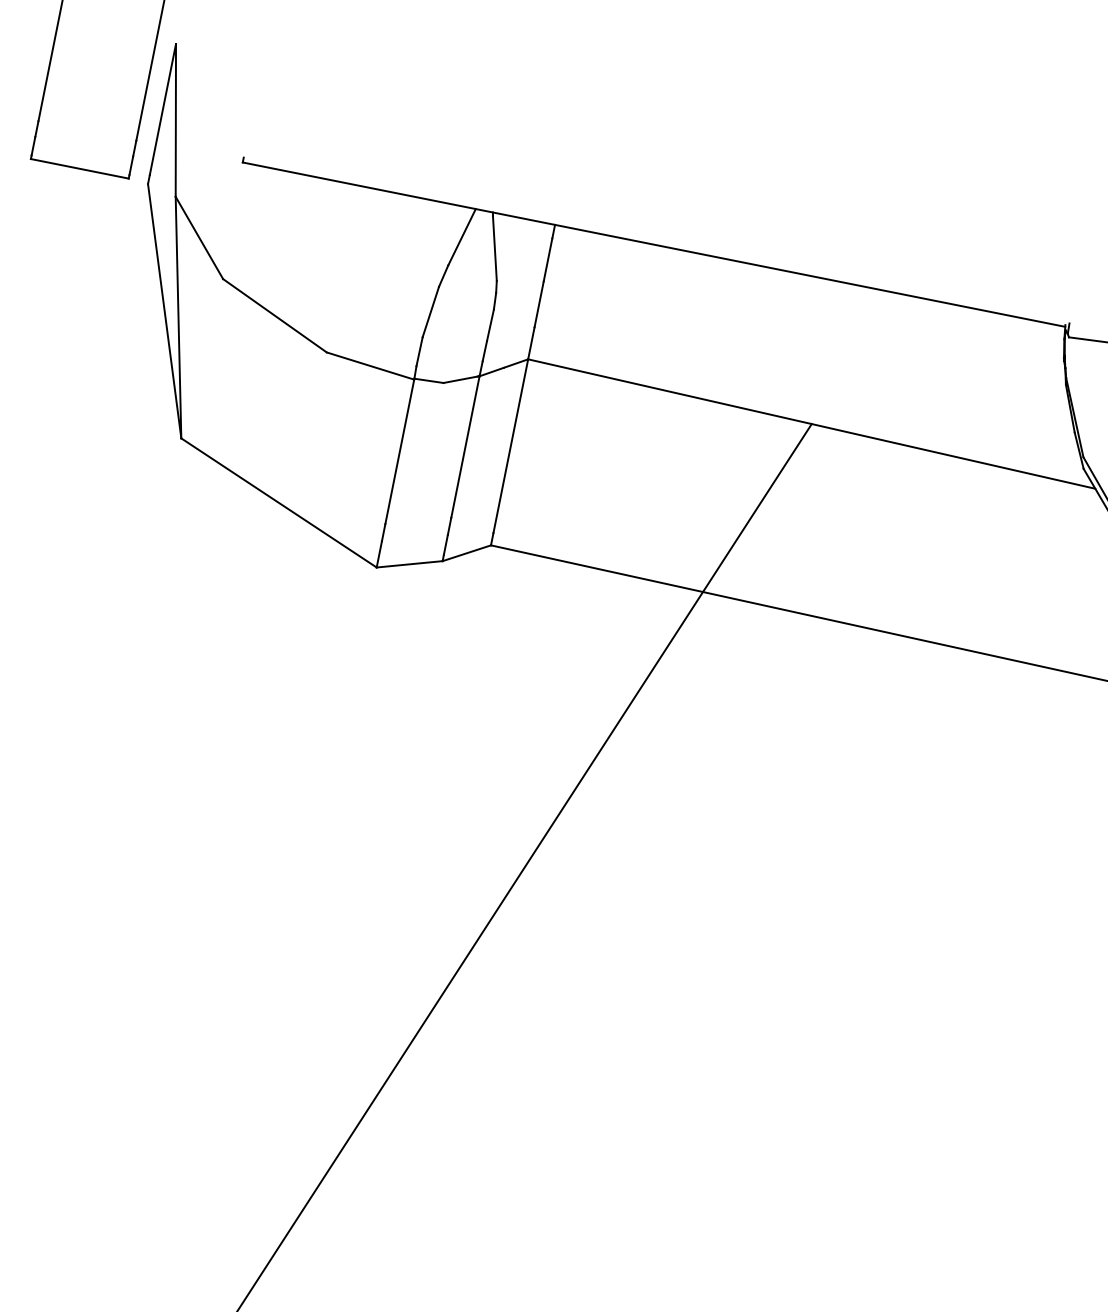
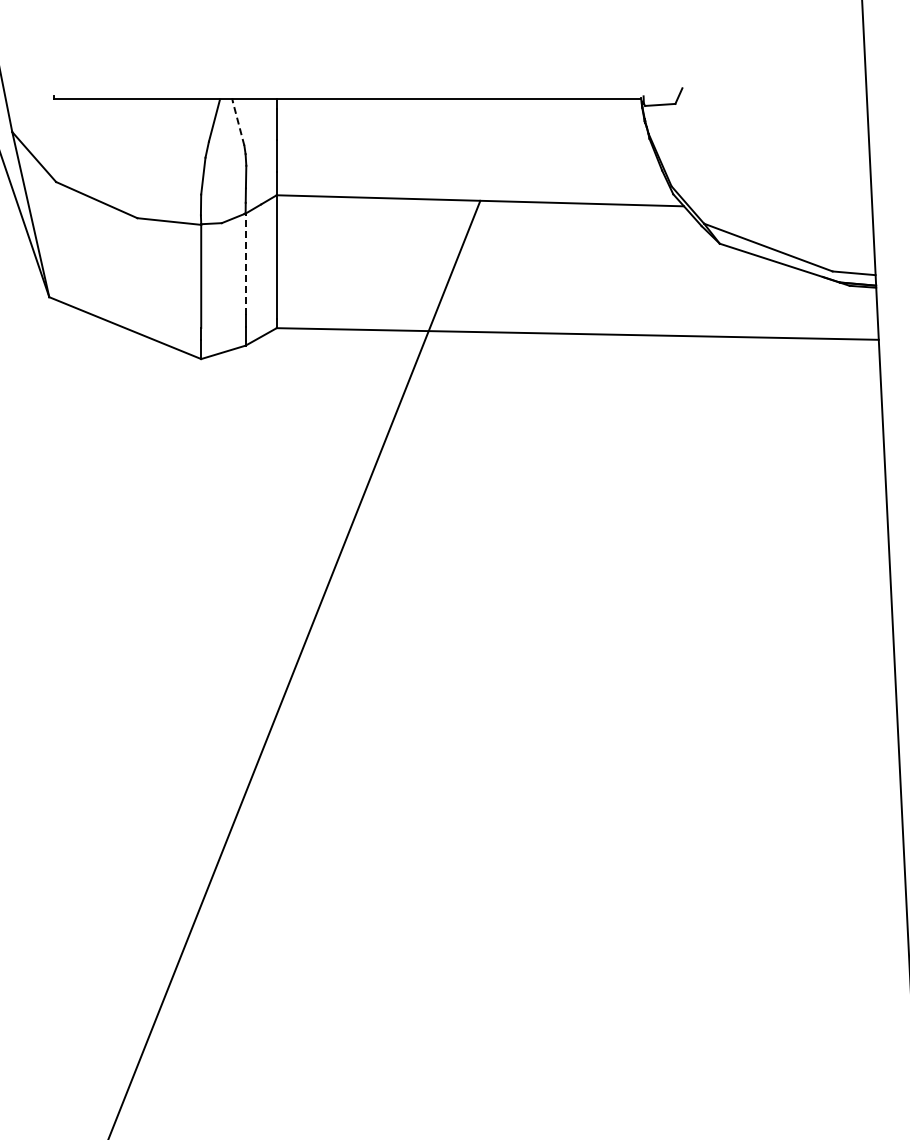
line: (494, 248) -> (238, 123), solid -> dashed
line: (465, 447) -> (245, 264), solid -> dashed

